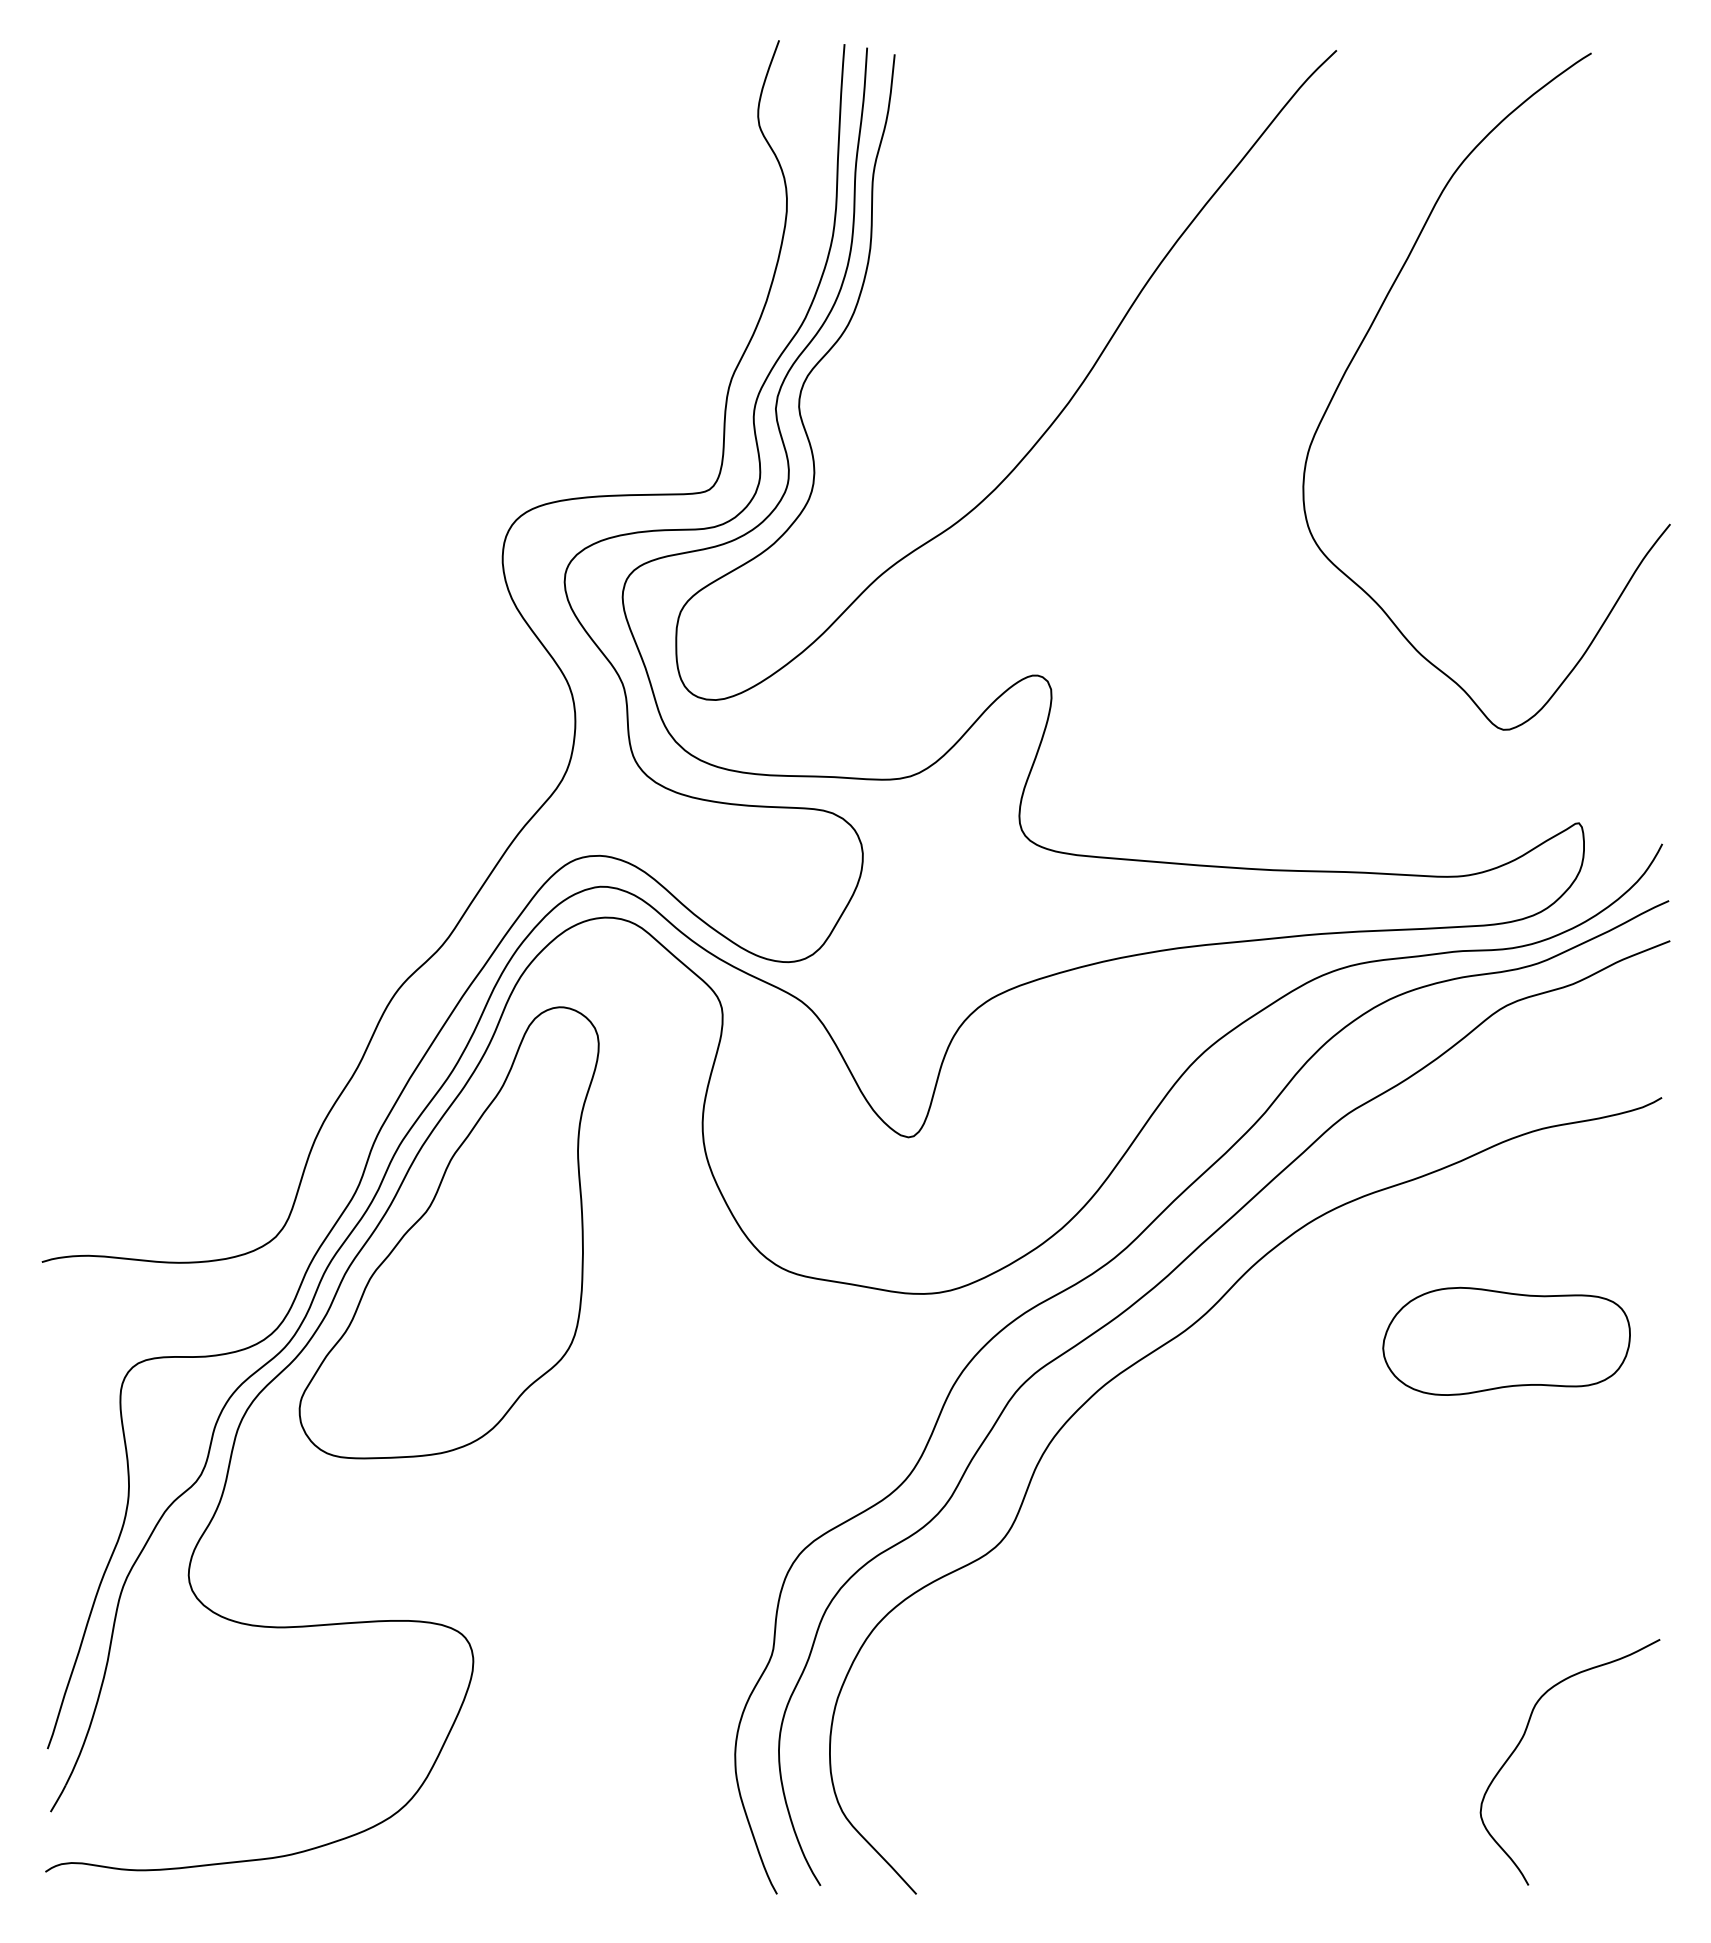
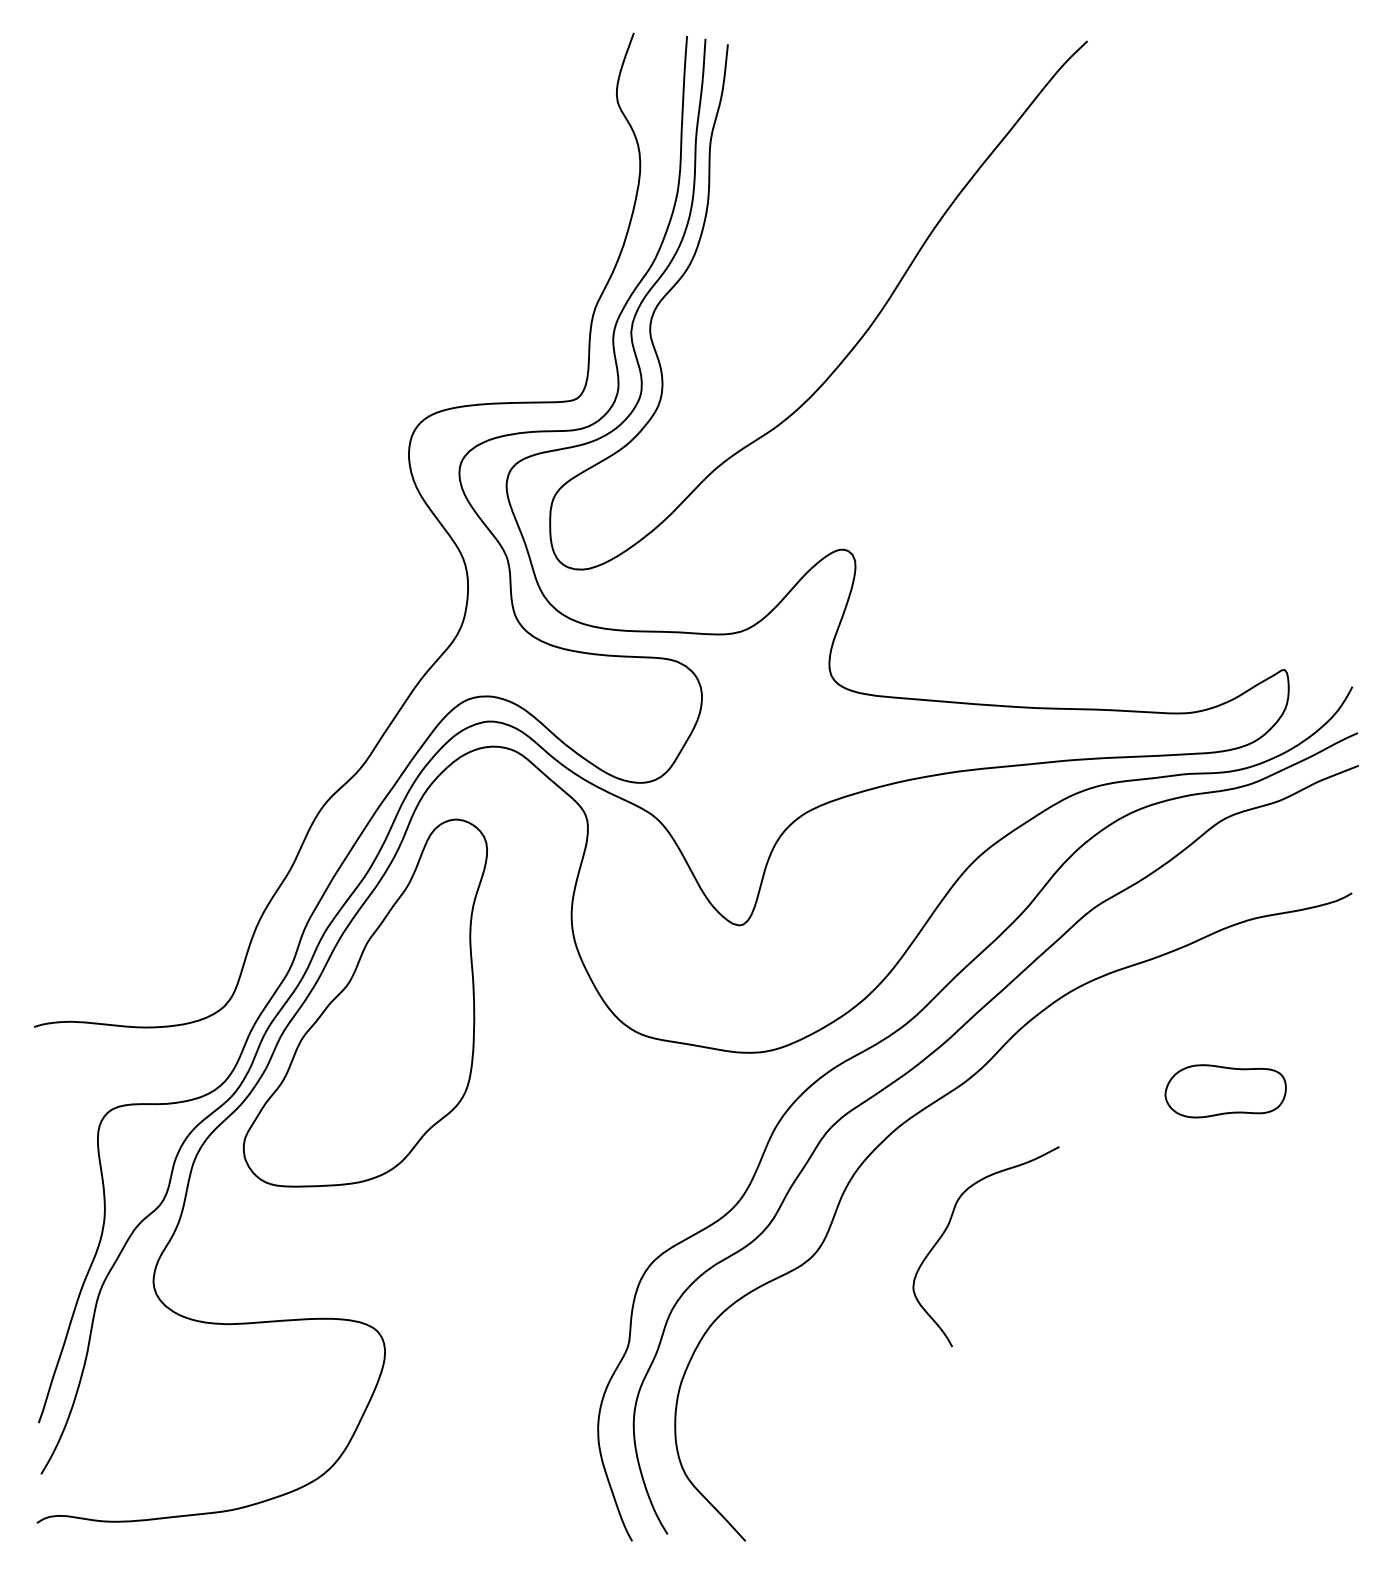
curve: (1369, 331) -> (1114, 269), removed
part: (1506, 1340) -> (1225, 1090), size x0.6
curve: (1523, 1738) -> (948, 1227), moved

